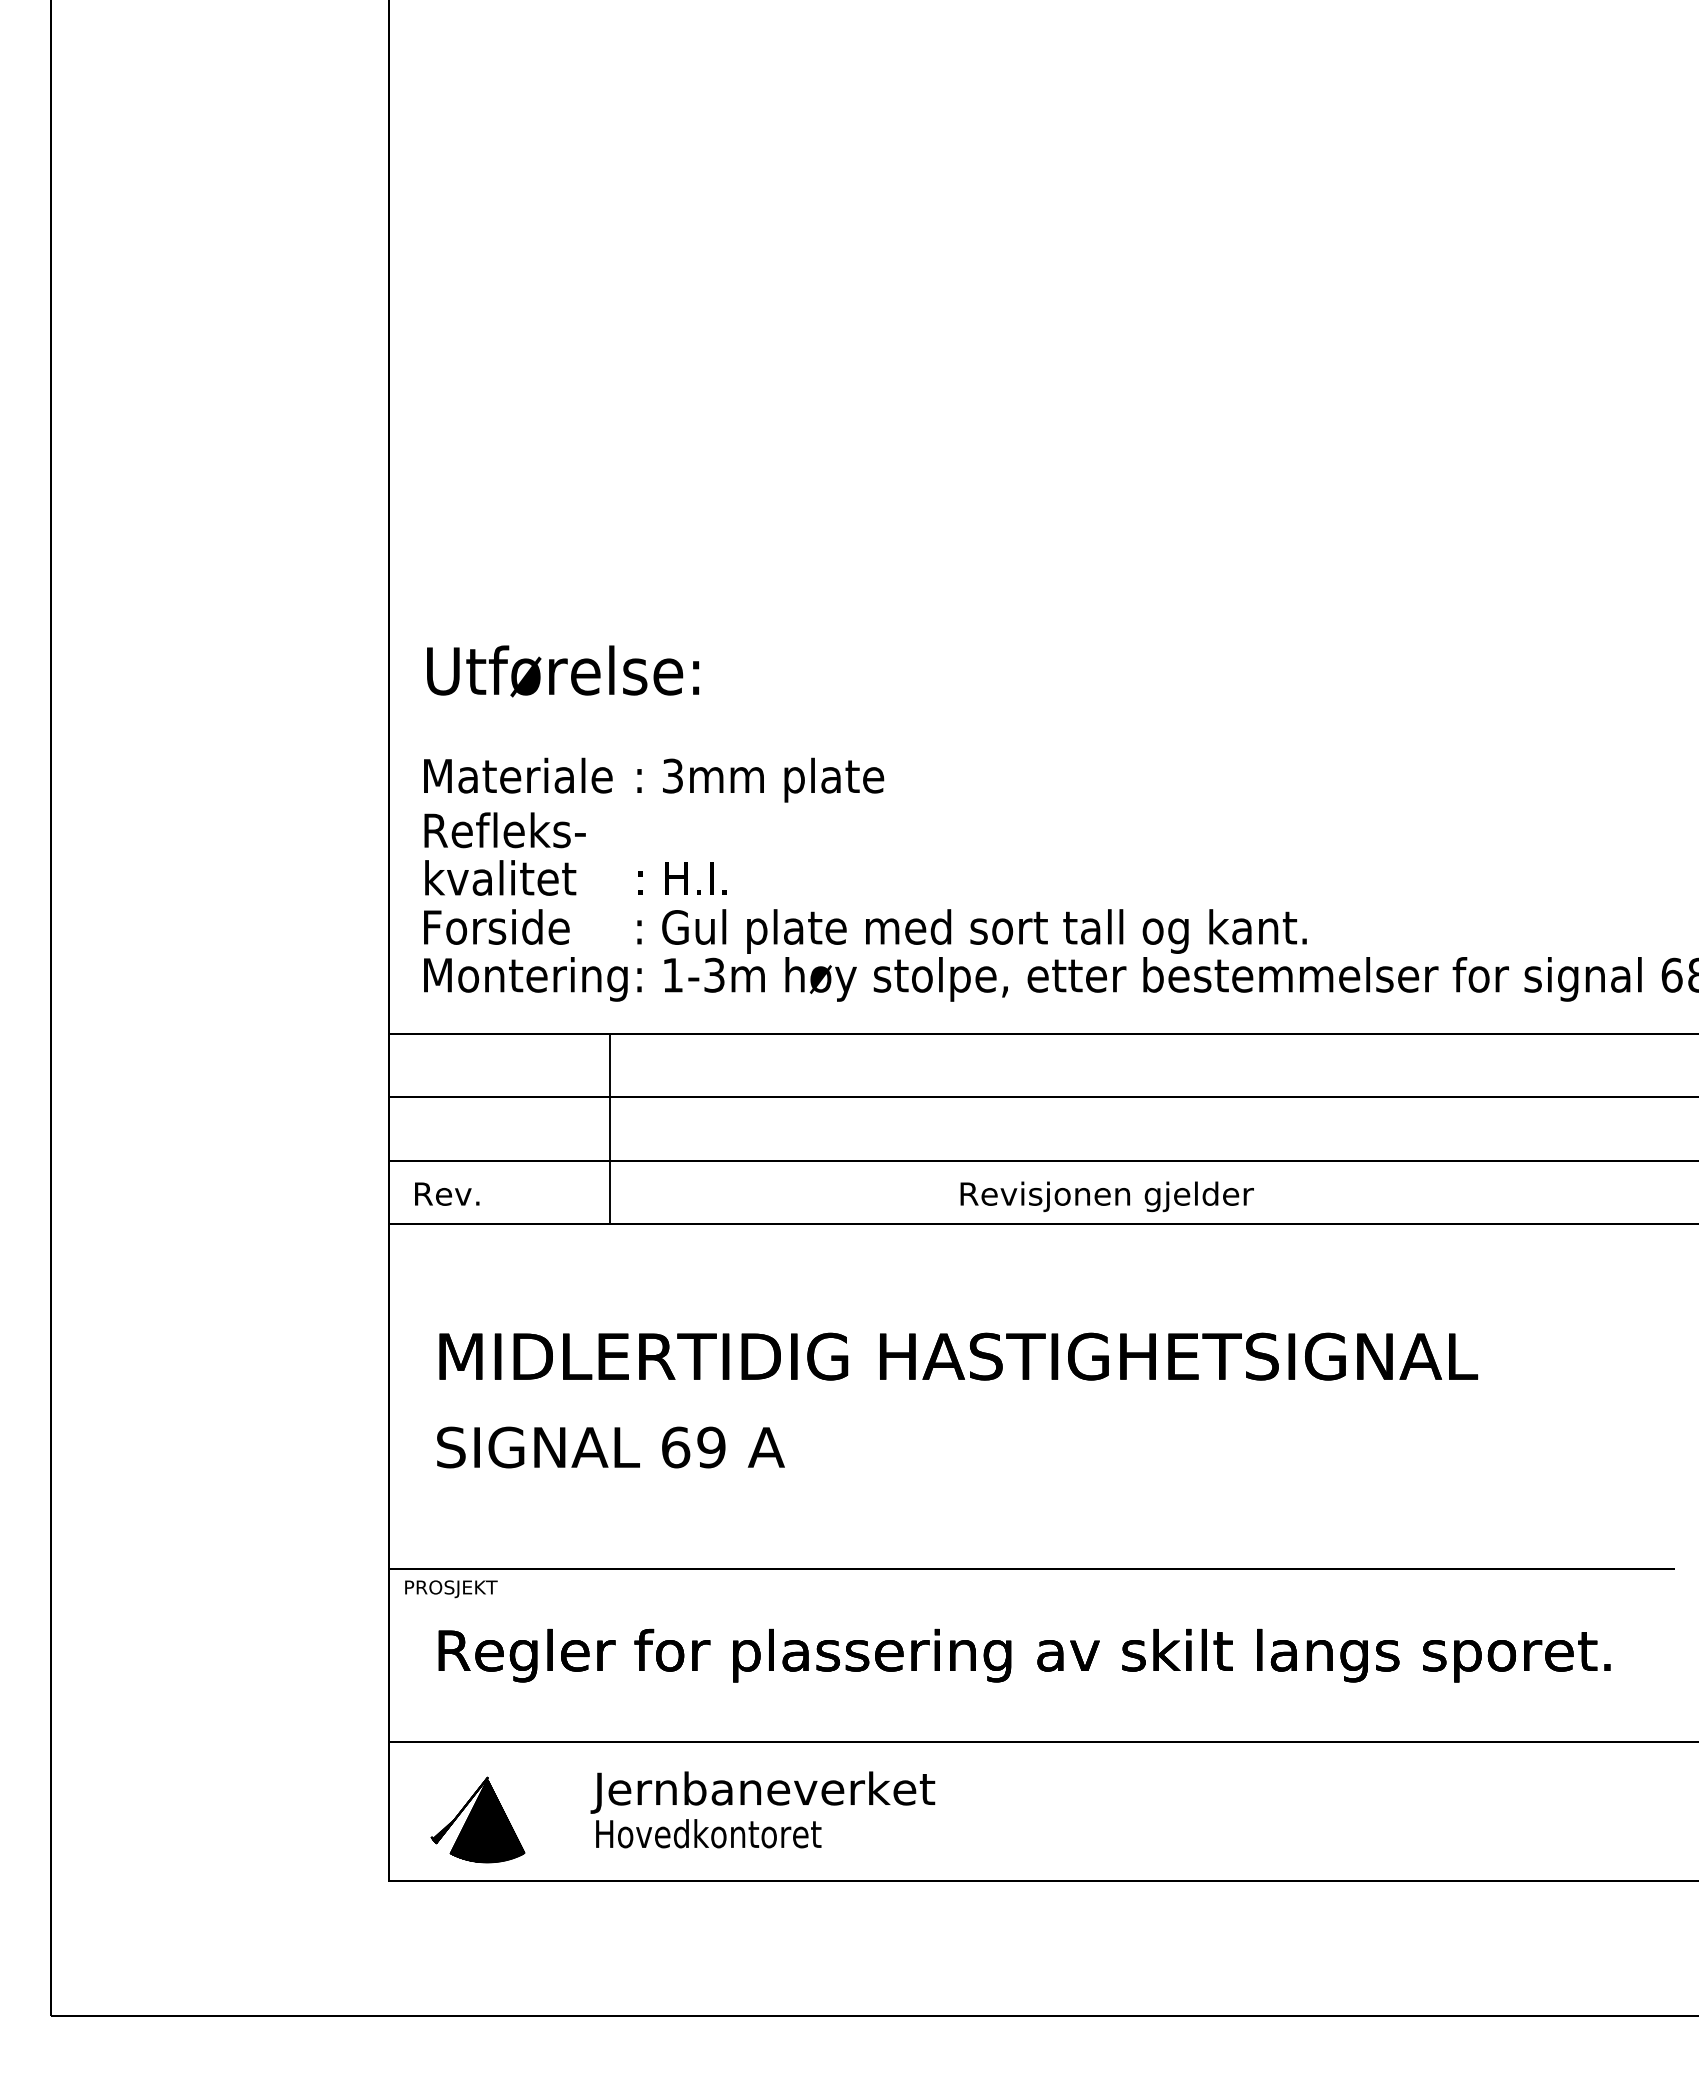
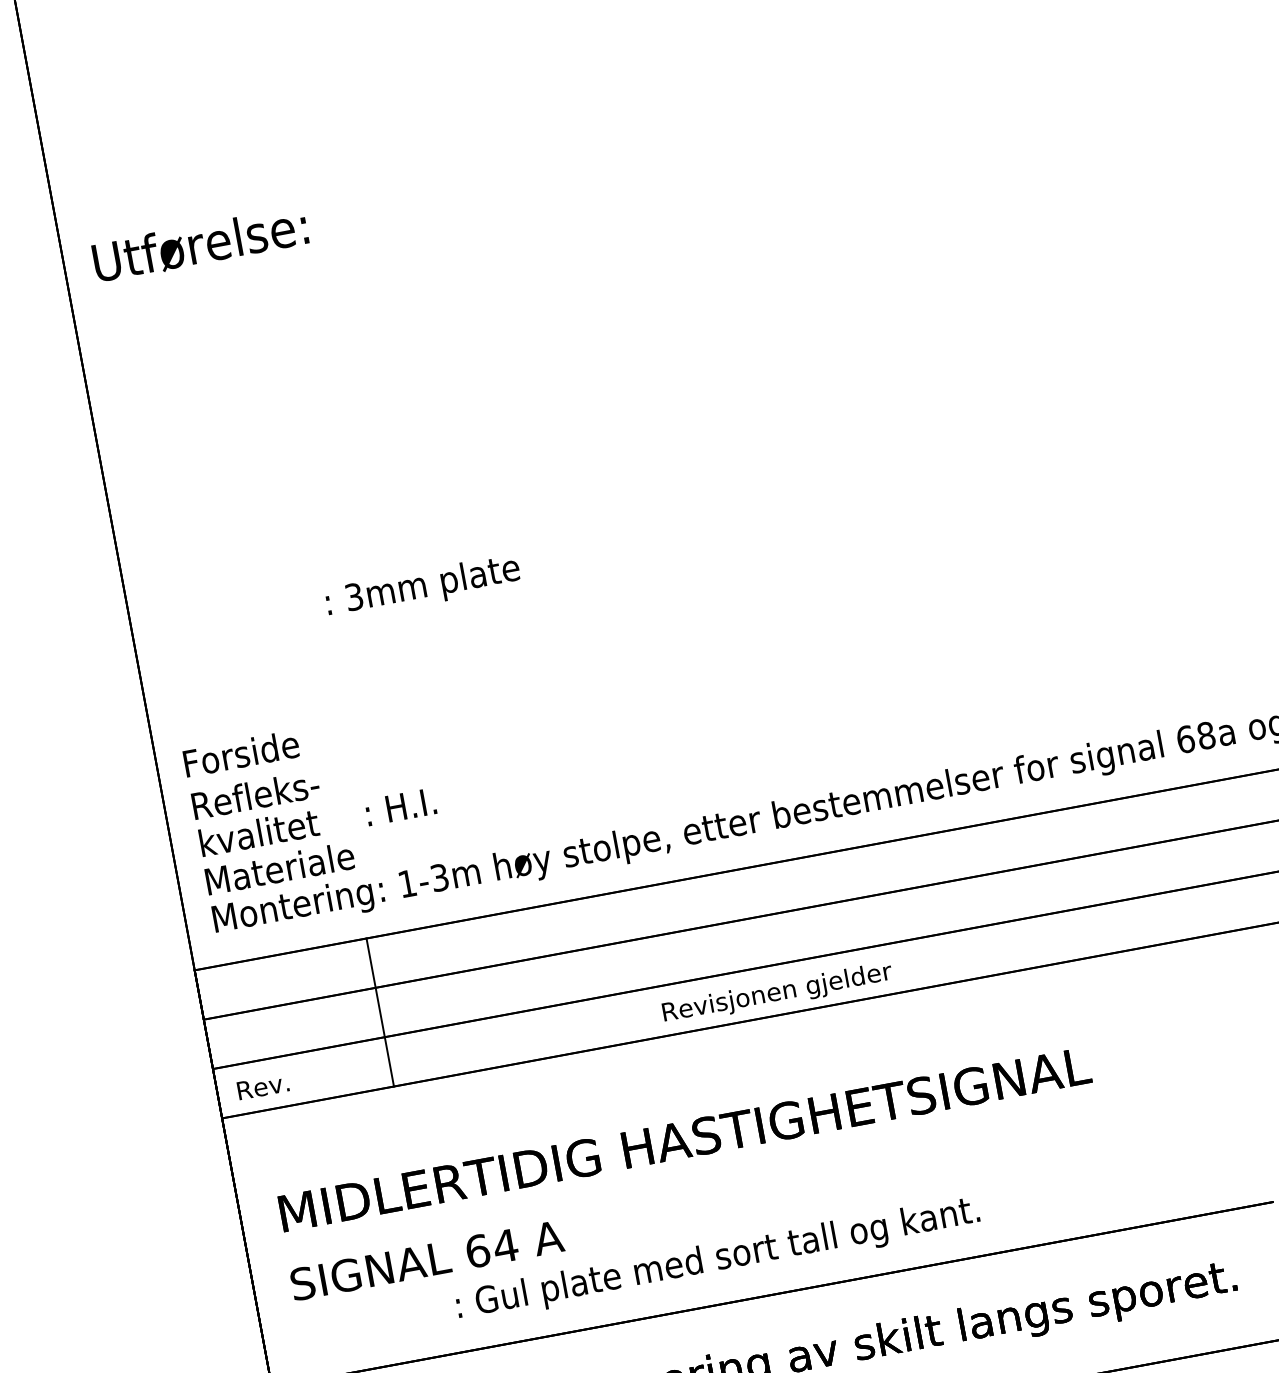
text: (563, 671) -> (200, 244), moved
text: (520, 775) -> (259, 750), Materiale -> Forside
text: (760, 779) -> (422, 586), moved
text: (520, 926) -> (281, 867), Forside -> Materiale
text: (971, 931) -> (717, 1259), moved
text: (711, 1447) -> (505, 1245), 69 -> 64

